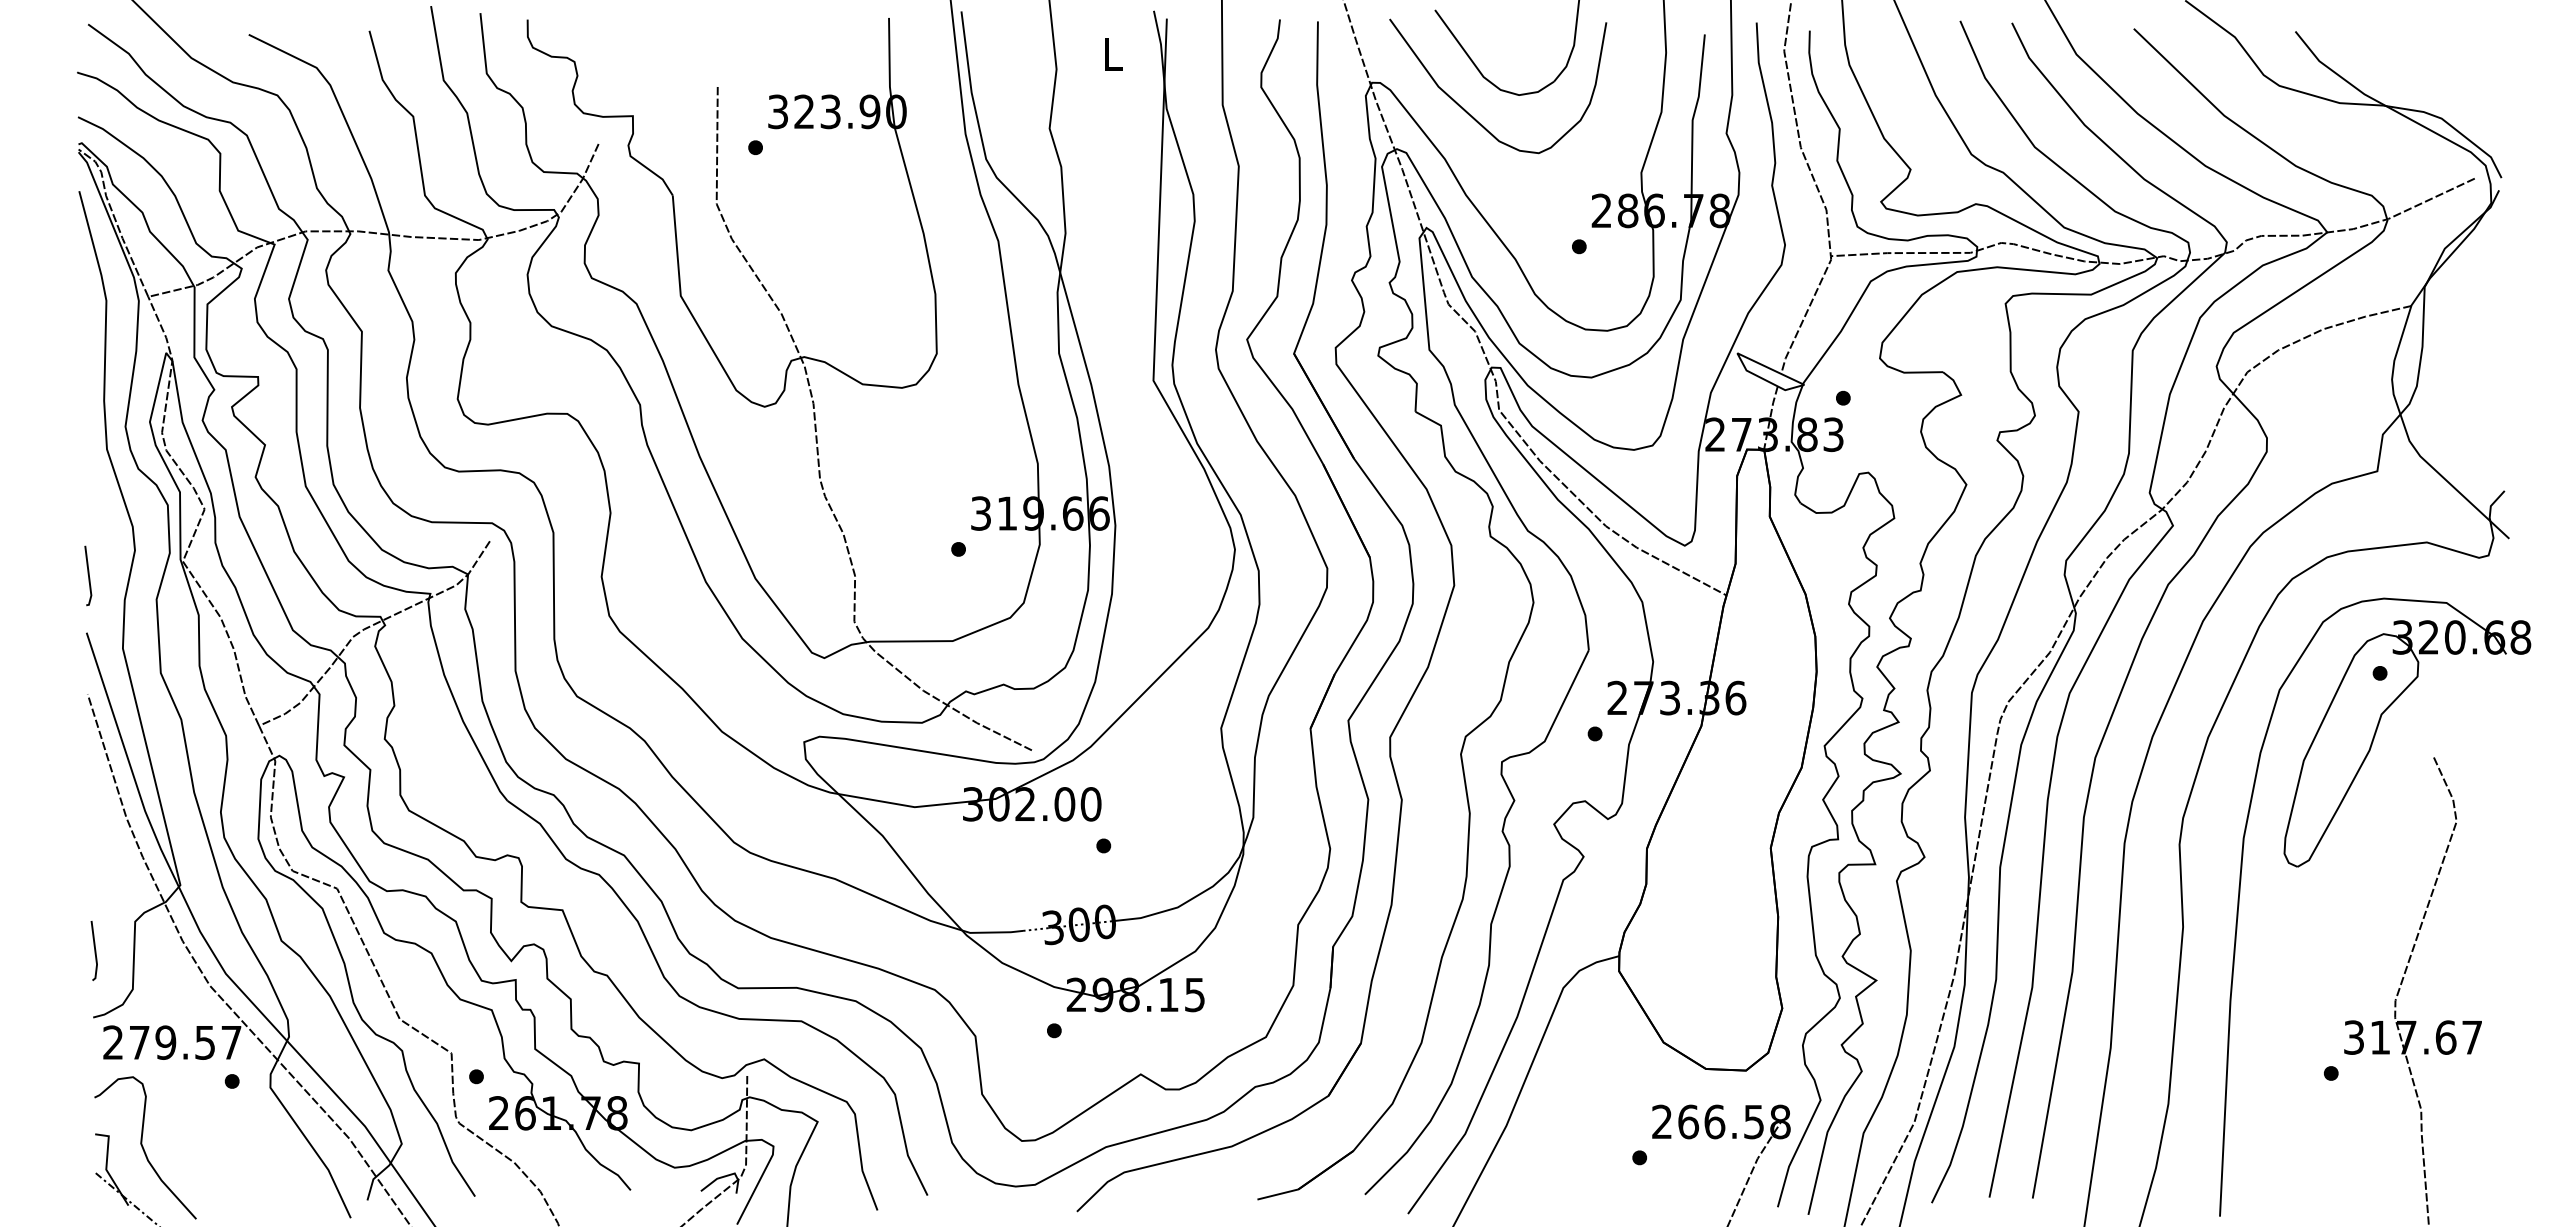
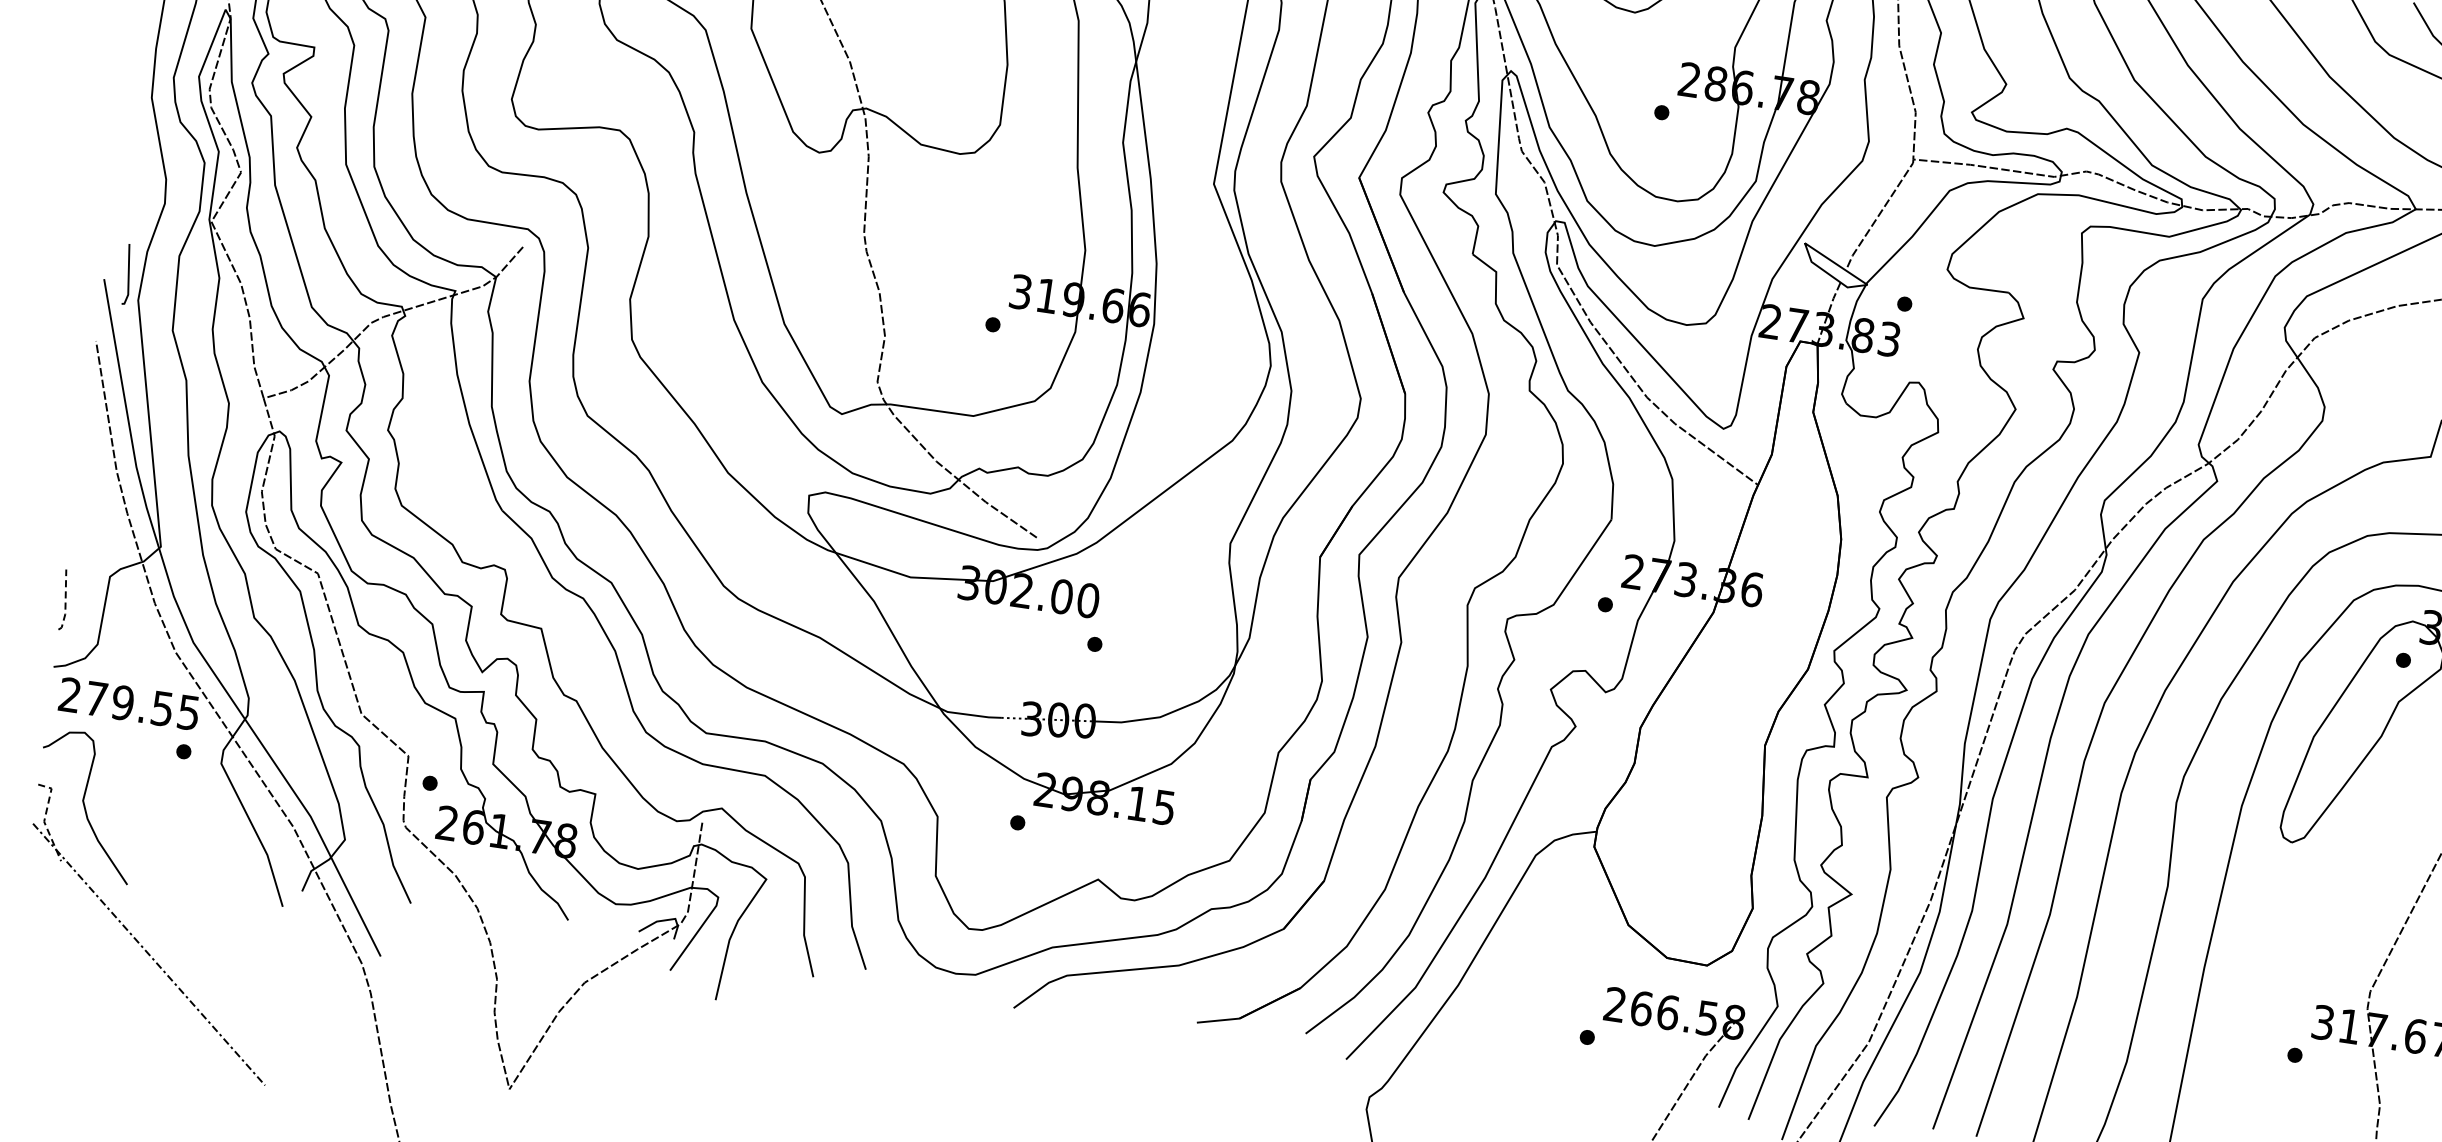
line: (88, 575) -> (128, 274), moved
line: (95, 952) -> (65, 601), solid -> dashed
text: (231, 1042) -> (188, 712), 279.57 -> 279.55
line: (106, 1167) -> (44, 819), solid -> dashed

